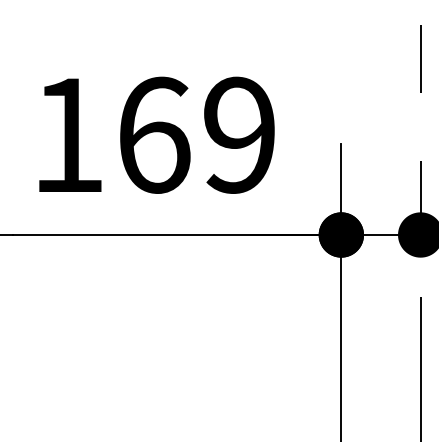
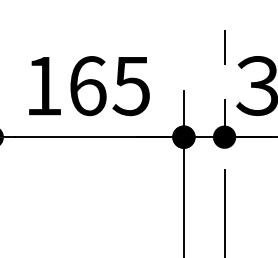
text: (237, 136) -> (130, 86), 169 -> 165

